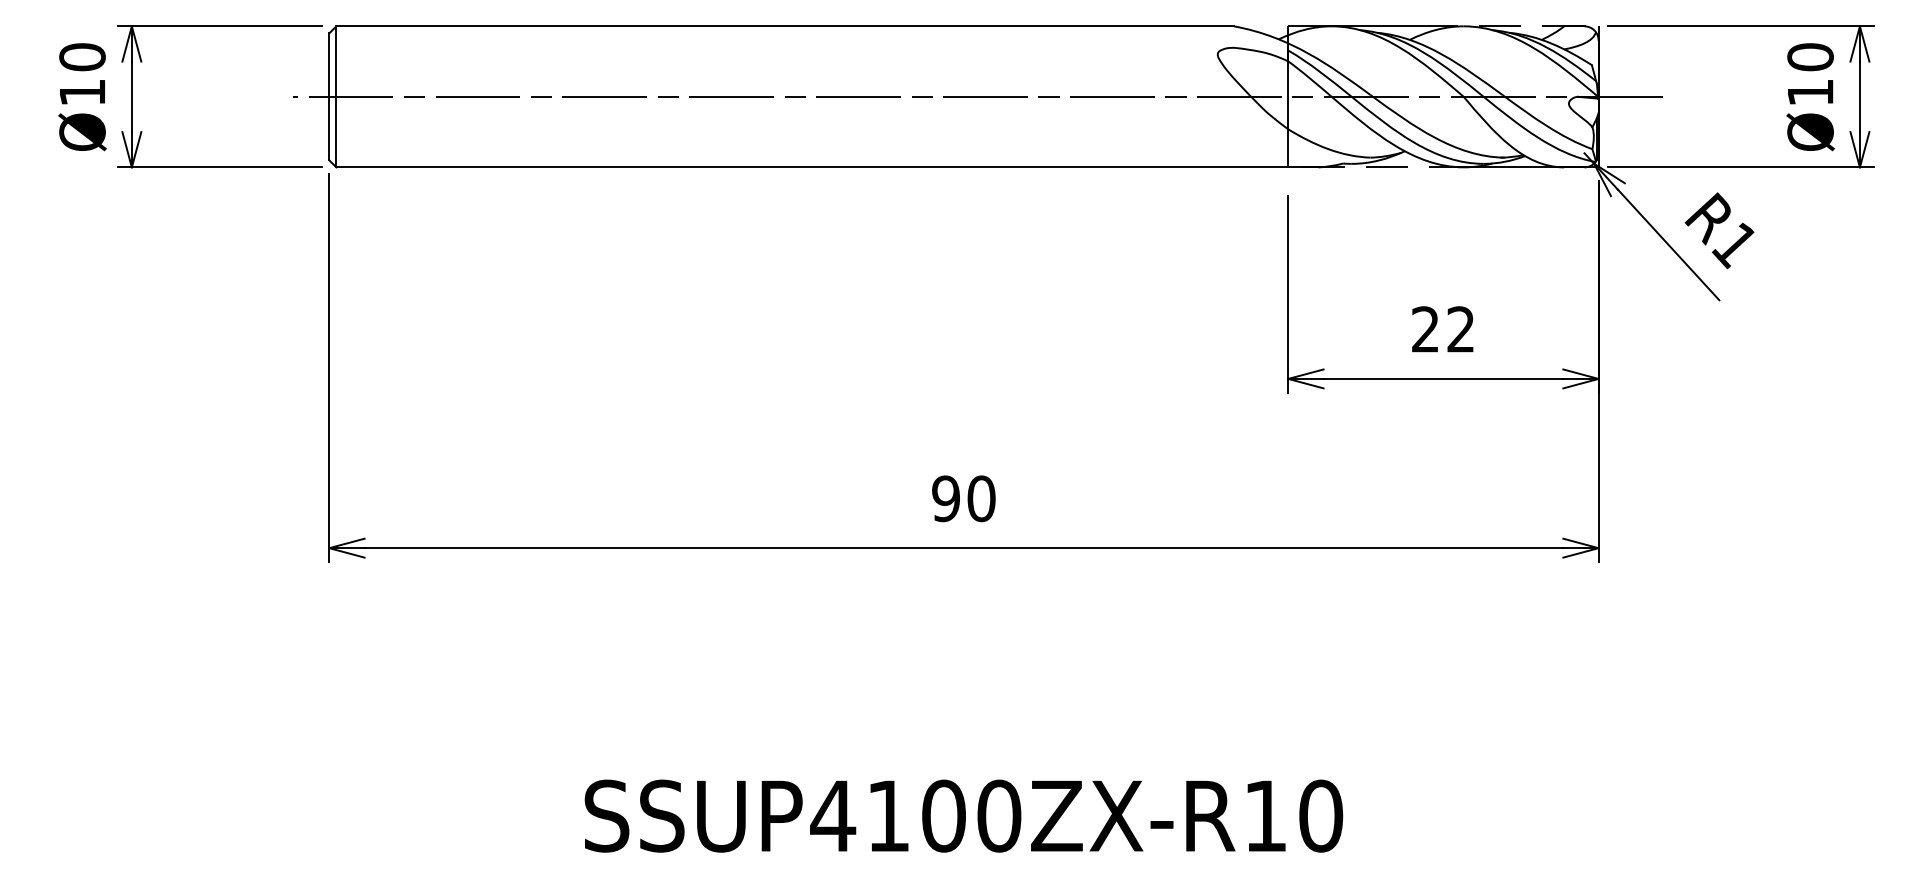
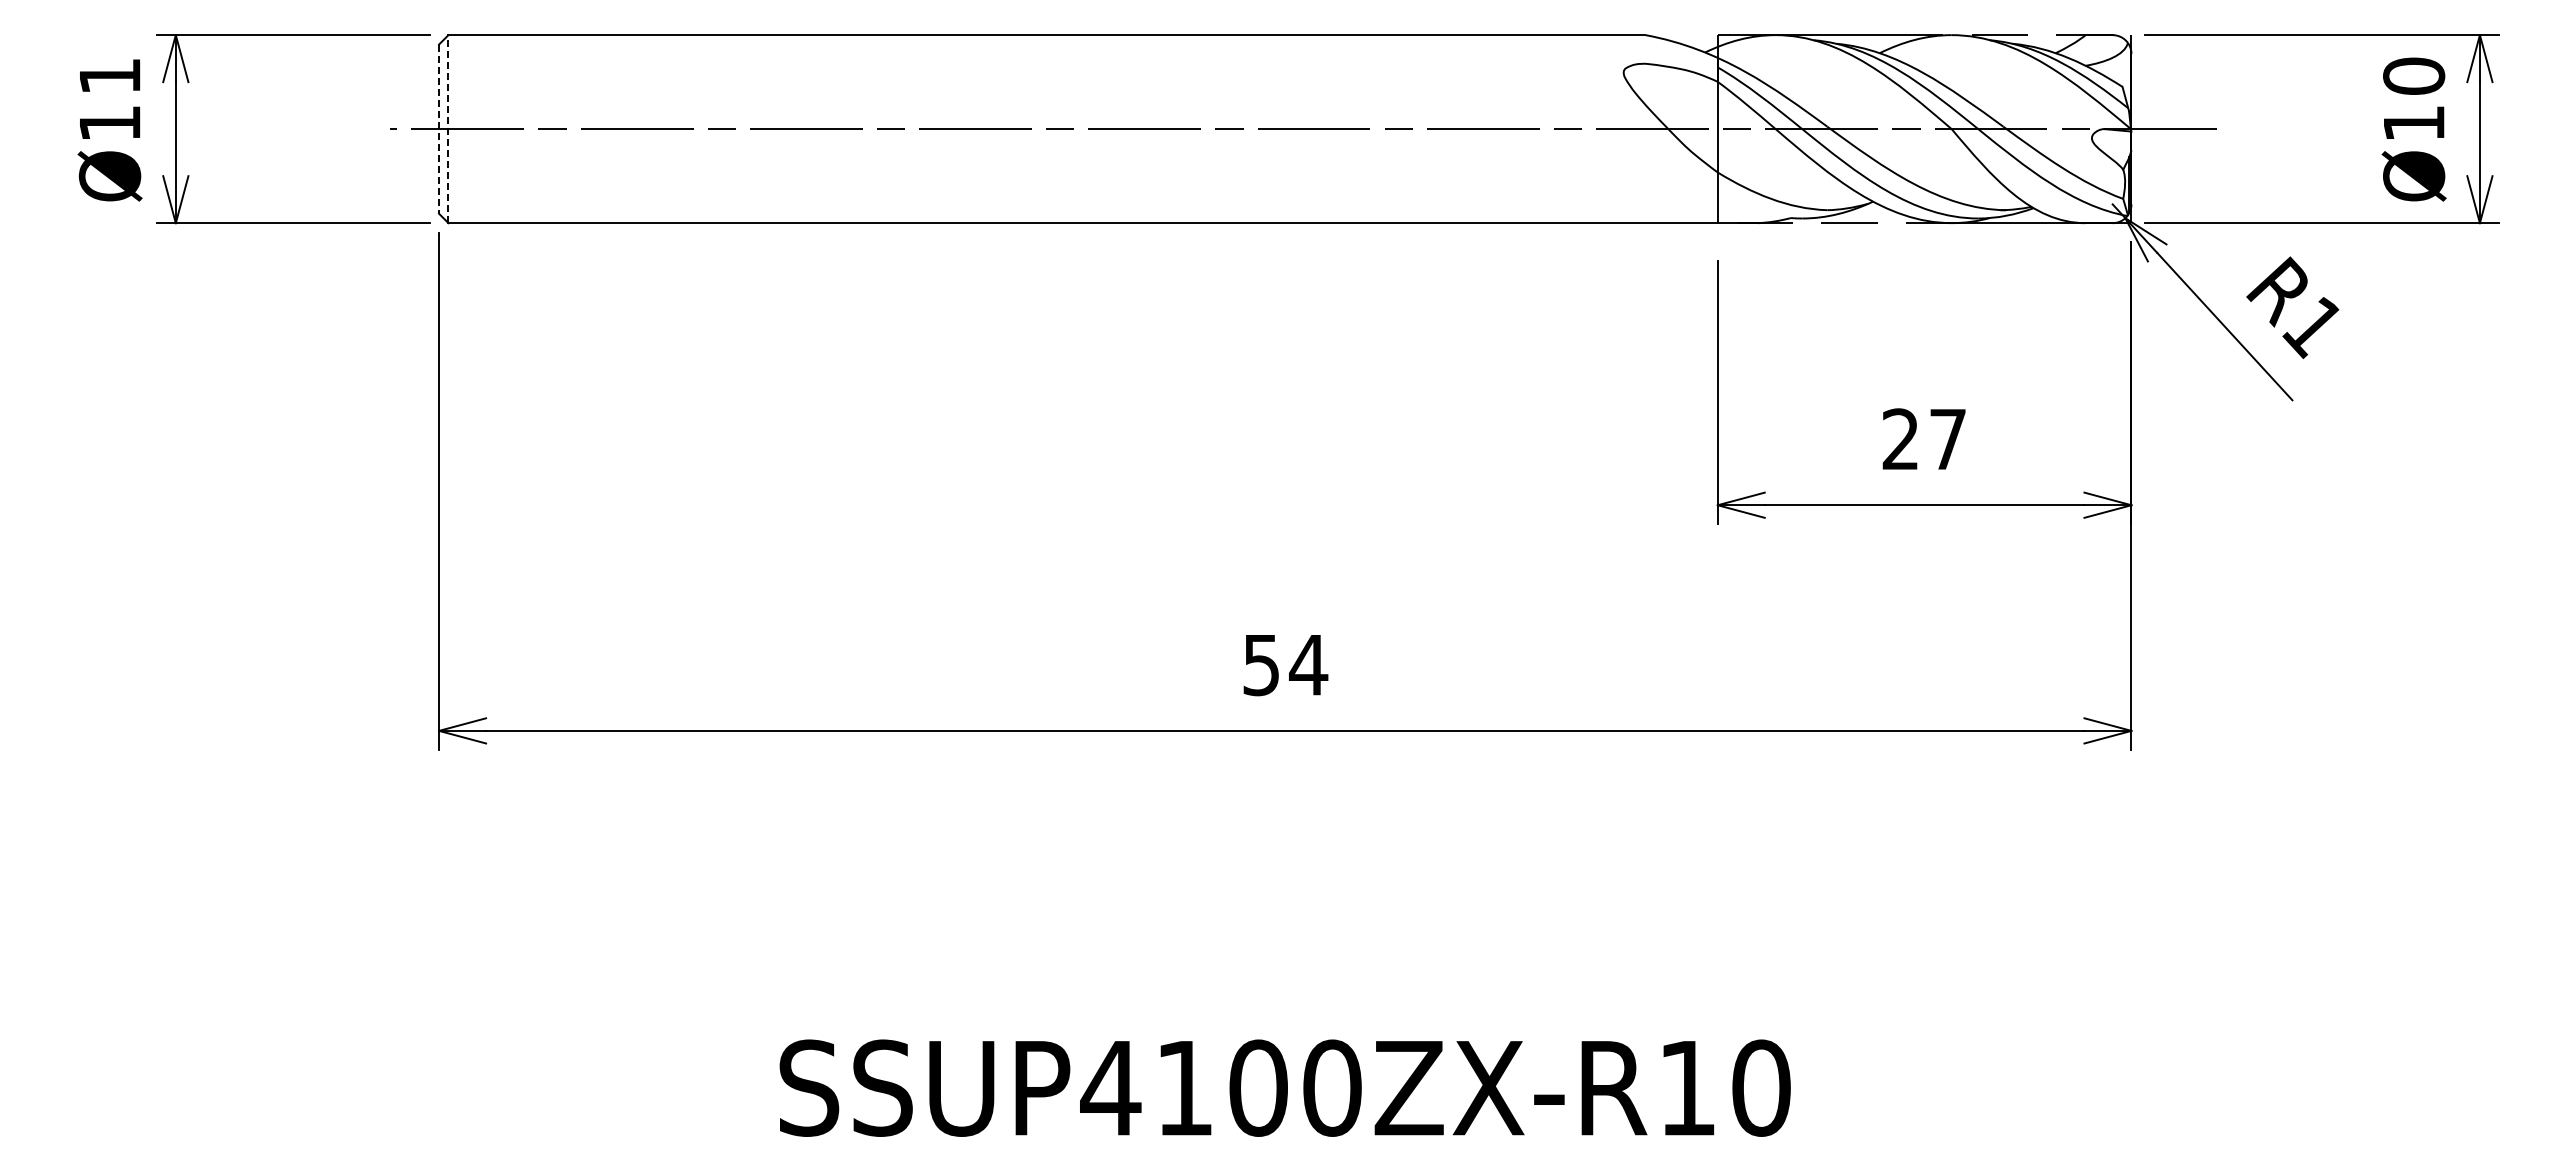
text: (82, 56) -> (109, 75), Ø10 -> Ø11
line: (329, 97) -> (439, 129), solid -> dashed
line: (336, 97) -> (448, 129), solid -> dashed
text: (1460, 328) -> (1947, 438), 22 -> 27
text: (964, 499) -> (1285, 665), 90 -> 54

